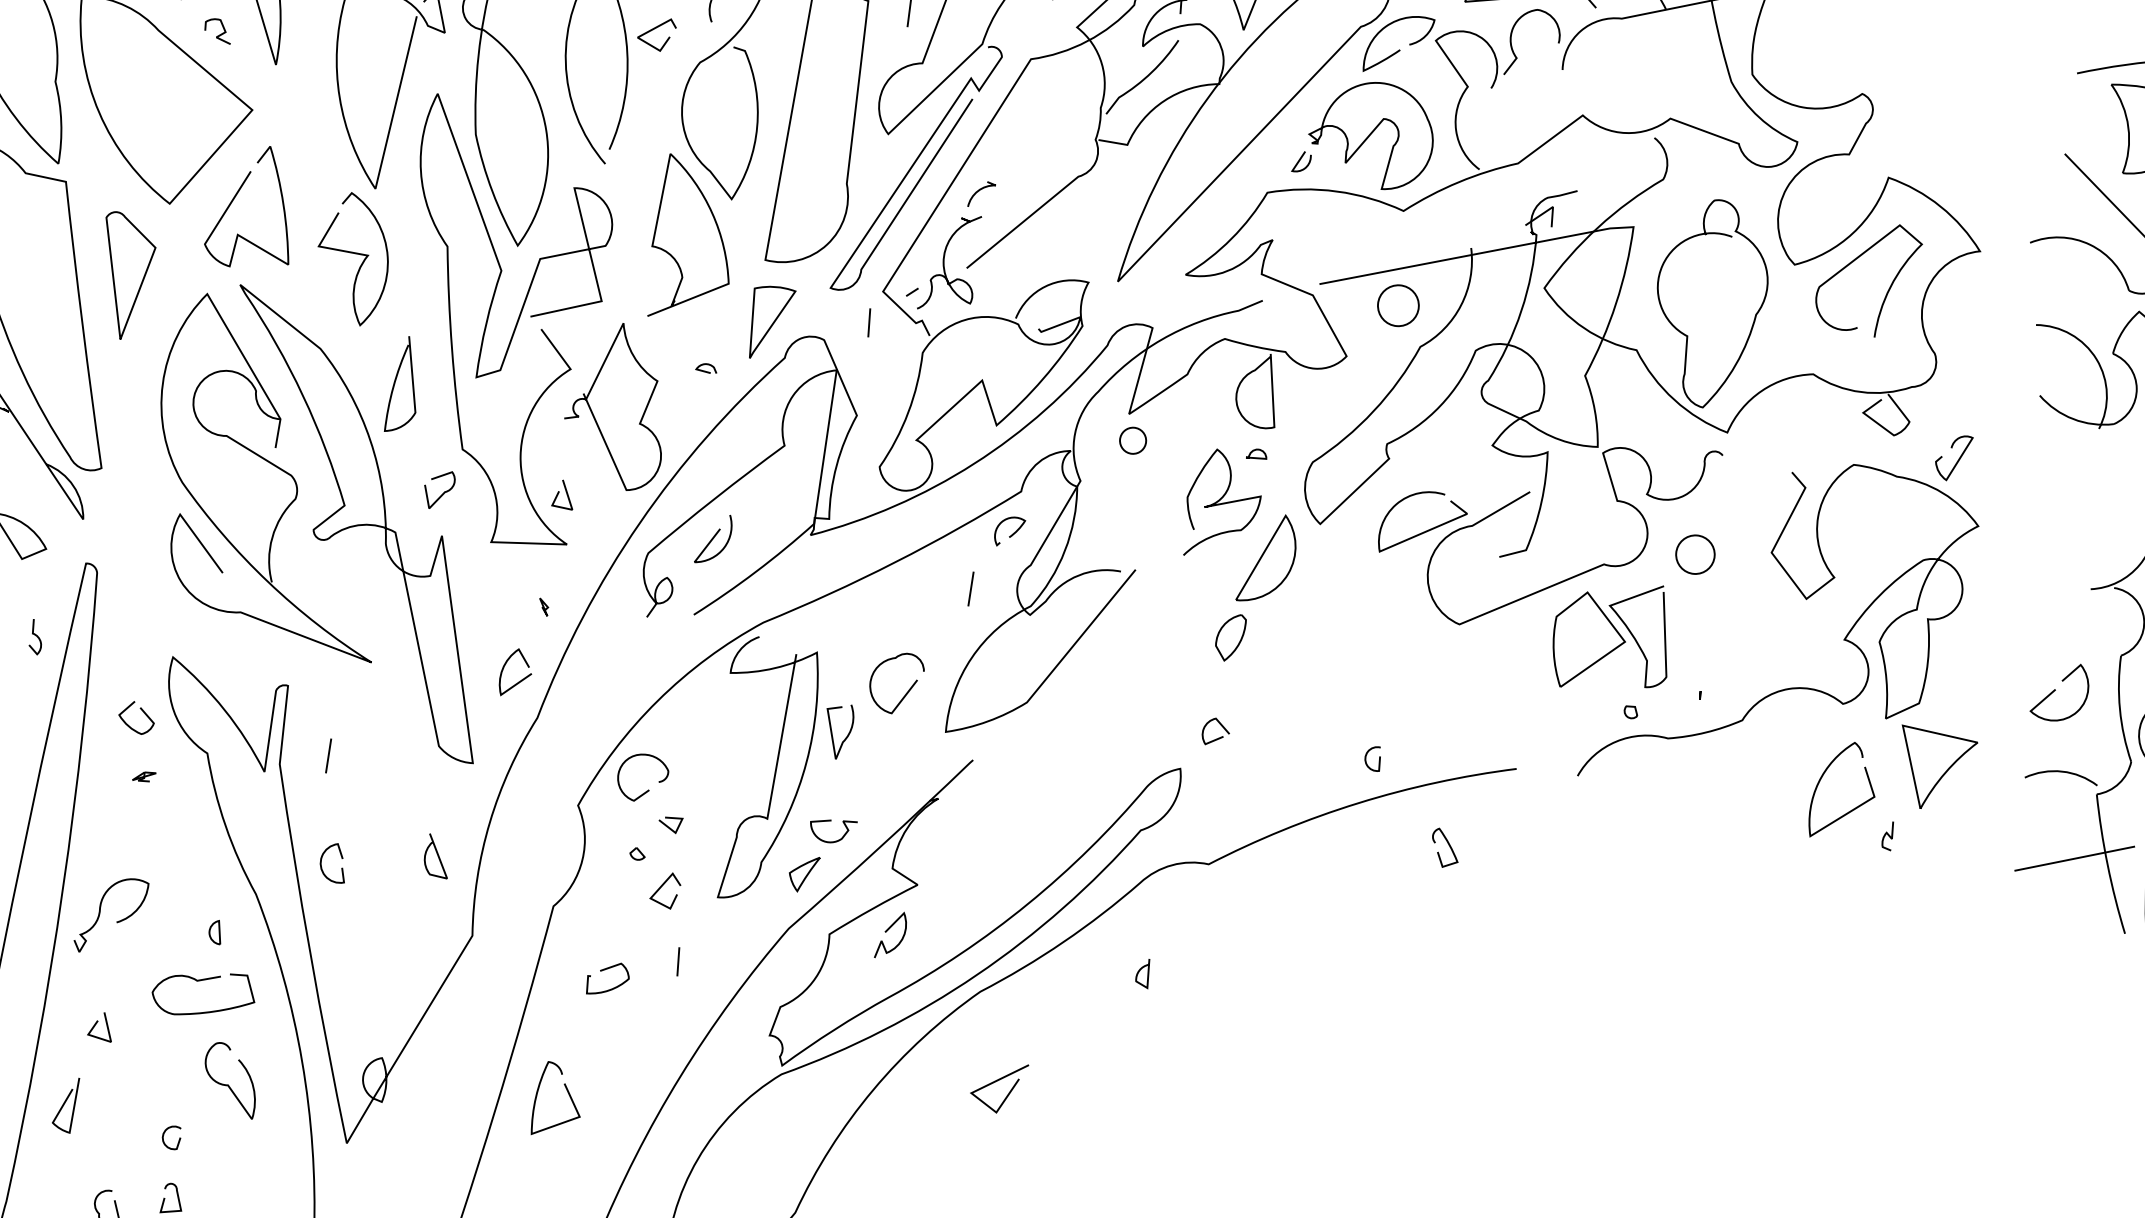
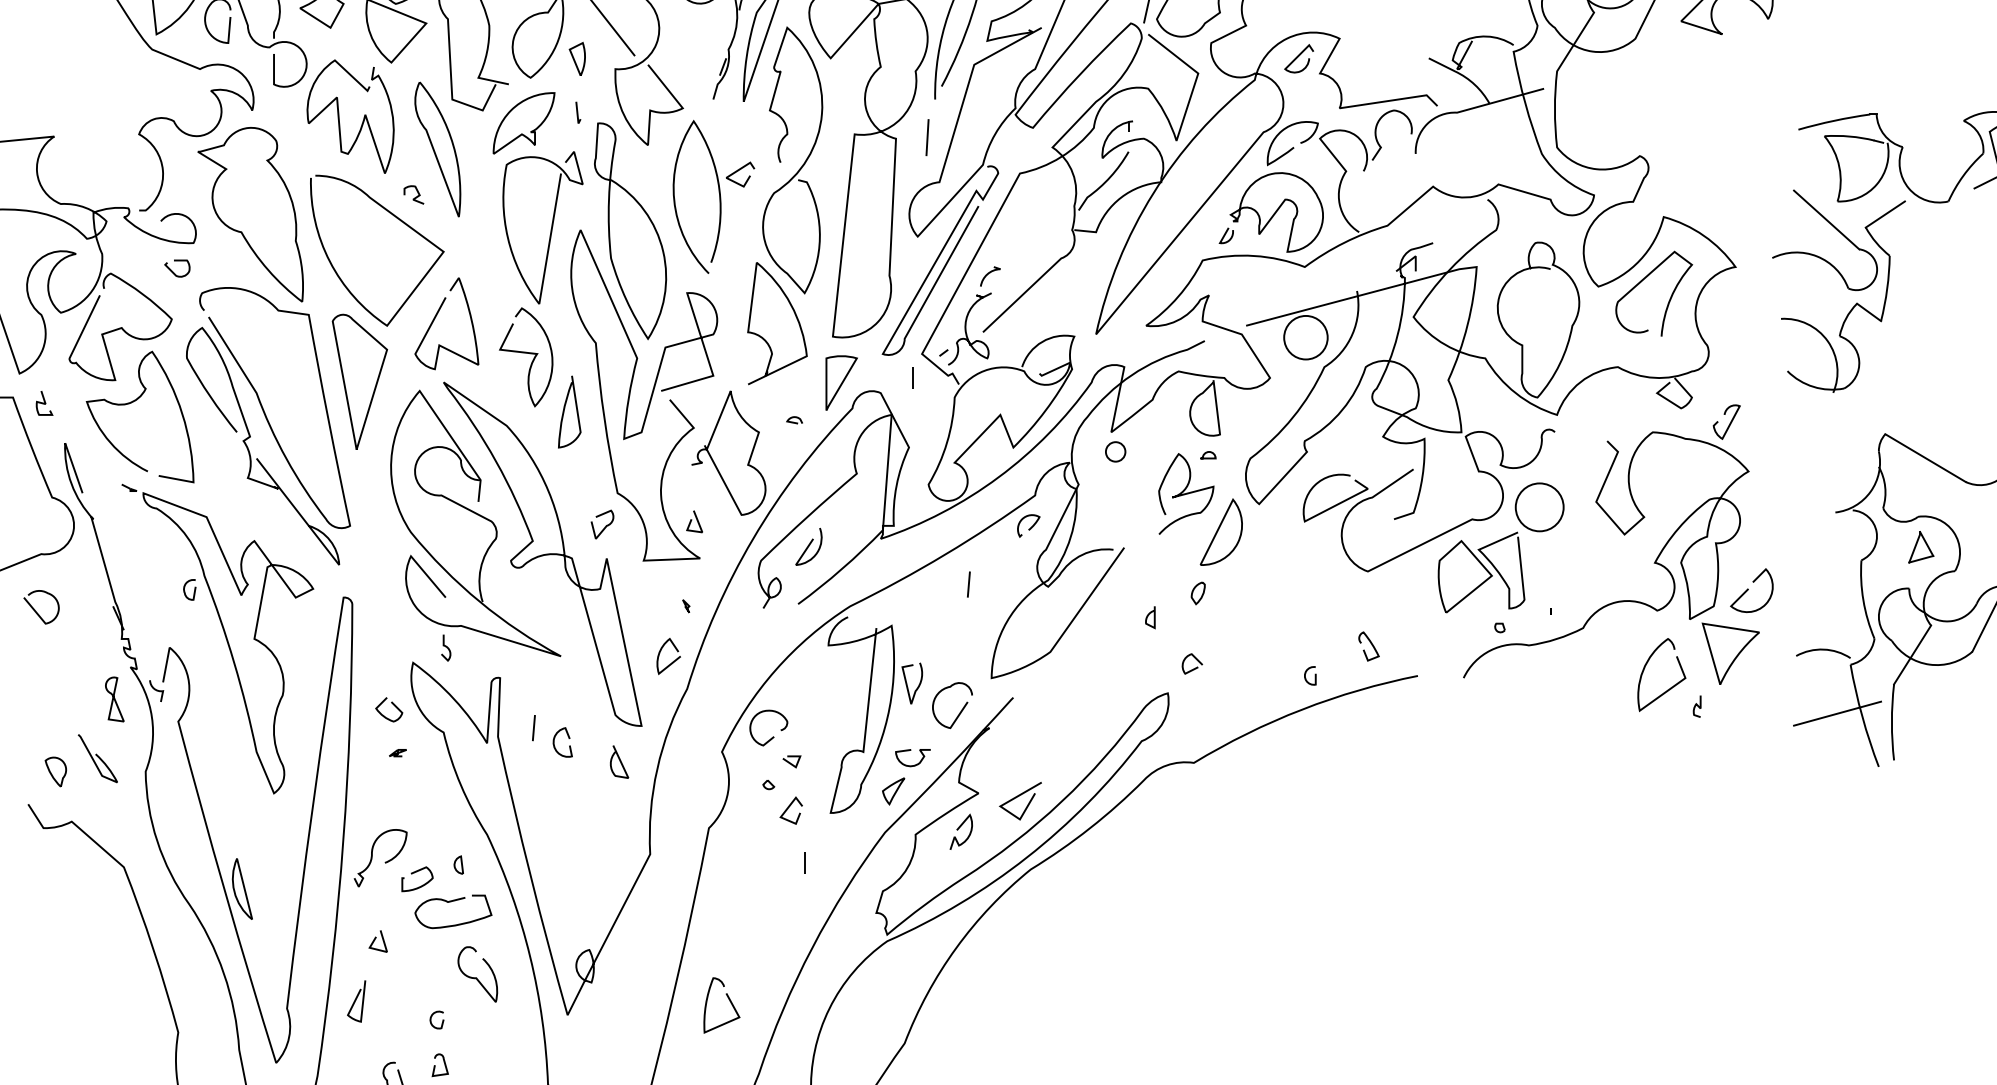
part: (127, 275) -> (359, 381), size x1.43
circle: (1397, 305) -> (1305, 337), size x1.43
curve: (397, 379) -> (565, 408), moved
circle: (1695, 554) -> (1539, 507), size x1.67
line: (970, 588) -> (968, 584), moved
curve: (36, 636) -> (446, 647), moved
part: (1229, 637) -> (1197, 593), size x0.62
curve: (908, 689) -> (961, 709), moved
curve: (2055, 691) -> (1748, 590), moved
curve: (1448, 846) -> (1371, 645), moved
curve: (436, 855) -> (619, 761), moved
curve: (341, 858) -> (568, 738), moved
curve: (604, 970) -> (414, 873), moved
curve: (1141, 970) -> (1149, 615), moved
line: (995, 1082) -> (1017, 797), moved
curve: (567, 1094) -> (729, 1001), moved

